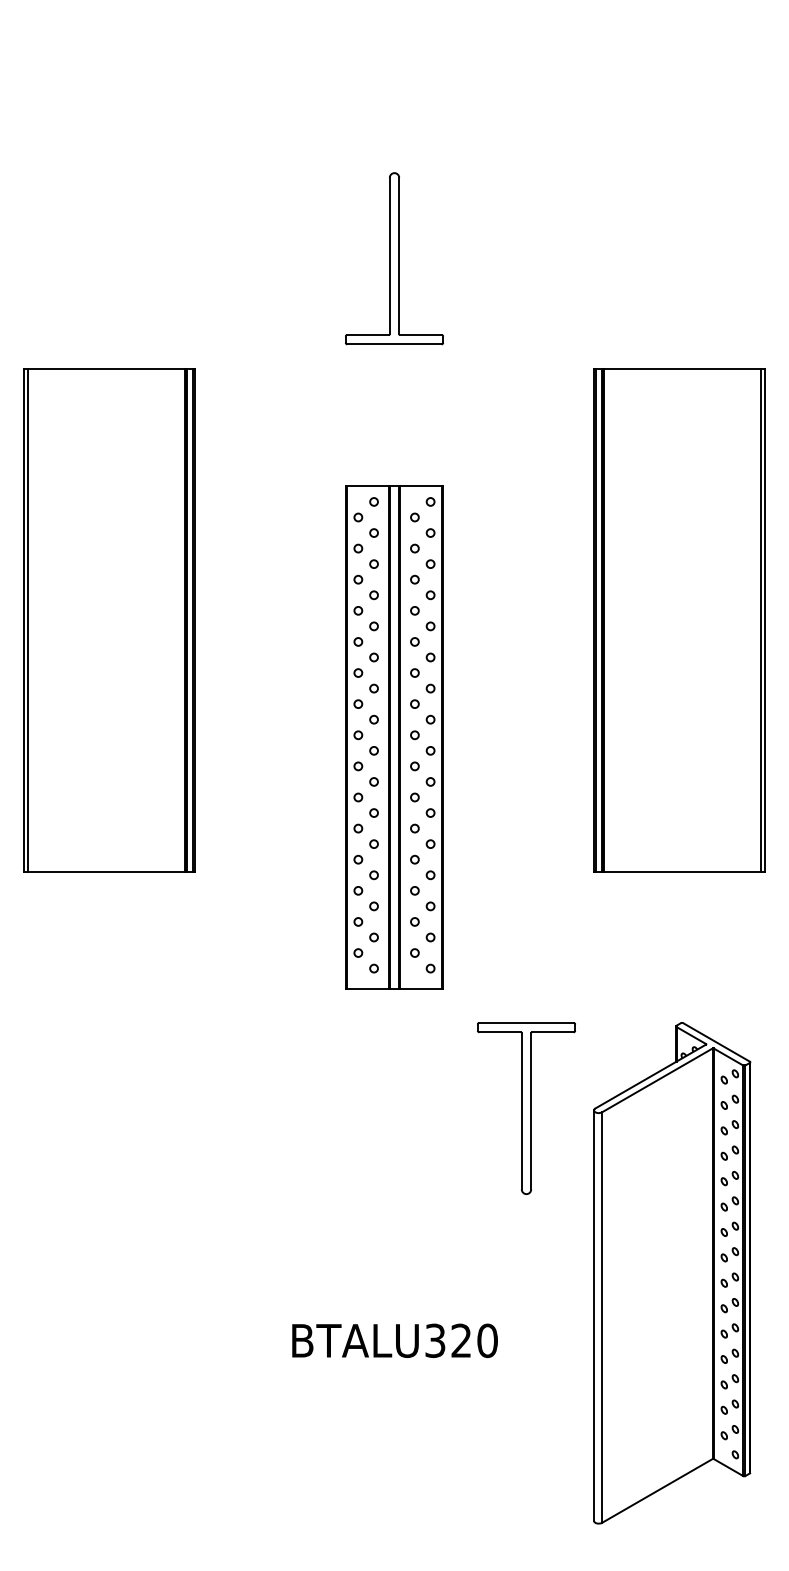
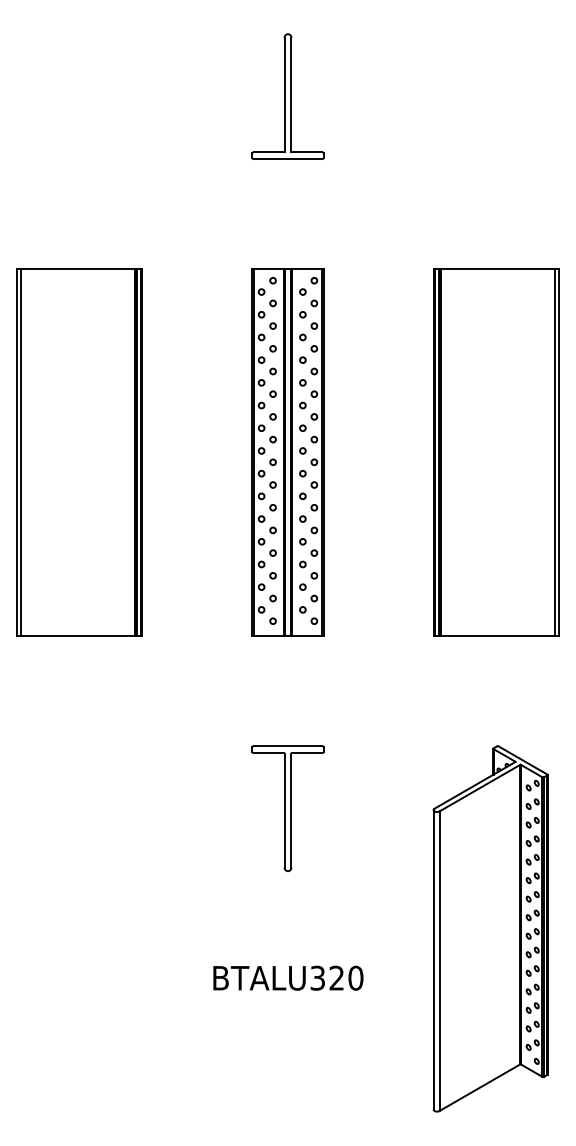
part: (394, 258) -> (288, 96), moved
part: (394, 737) -> (288, 452), moved
part: (526, 1108) -> (288, 808), moved

